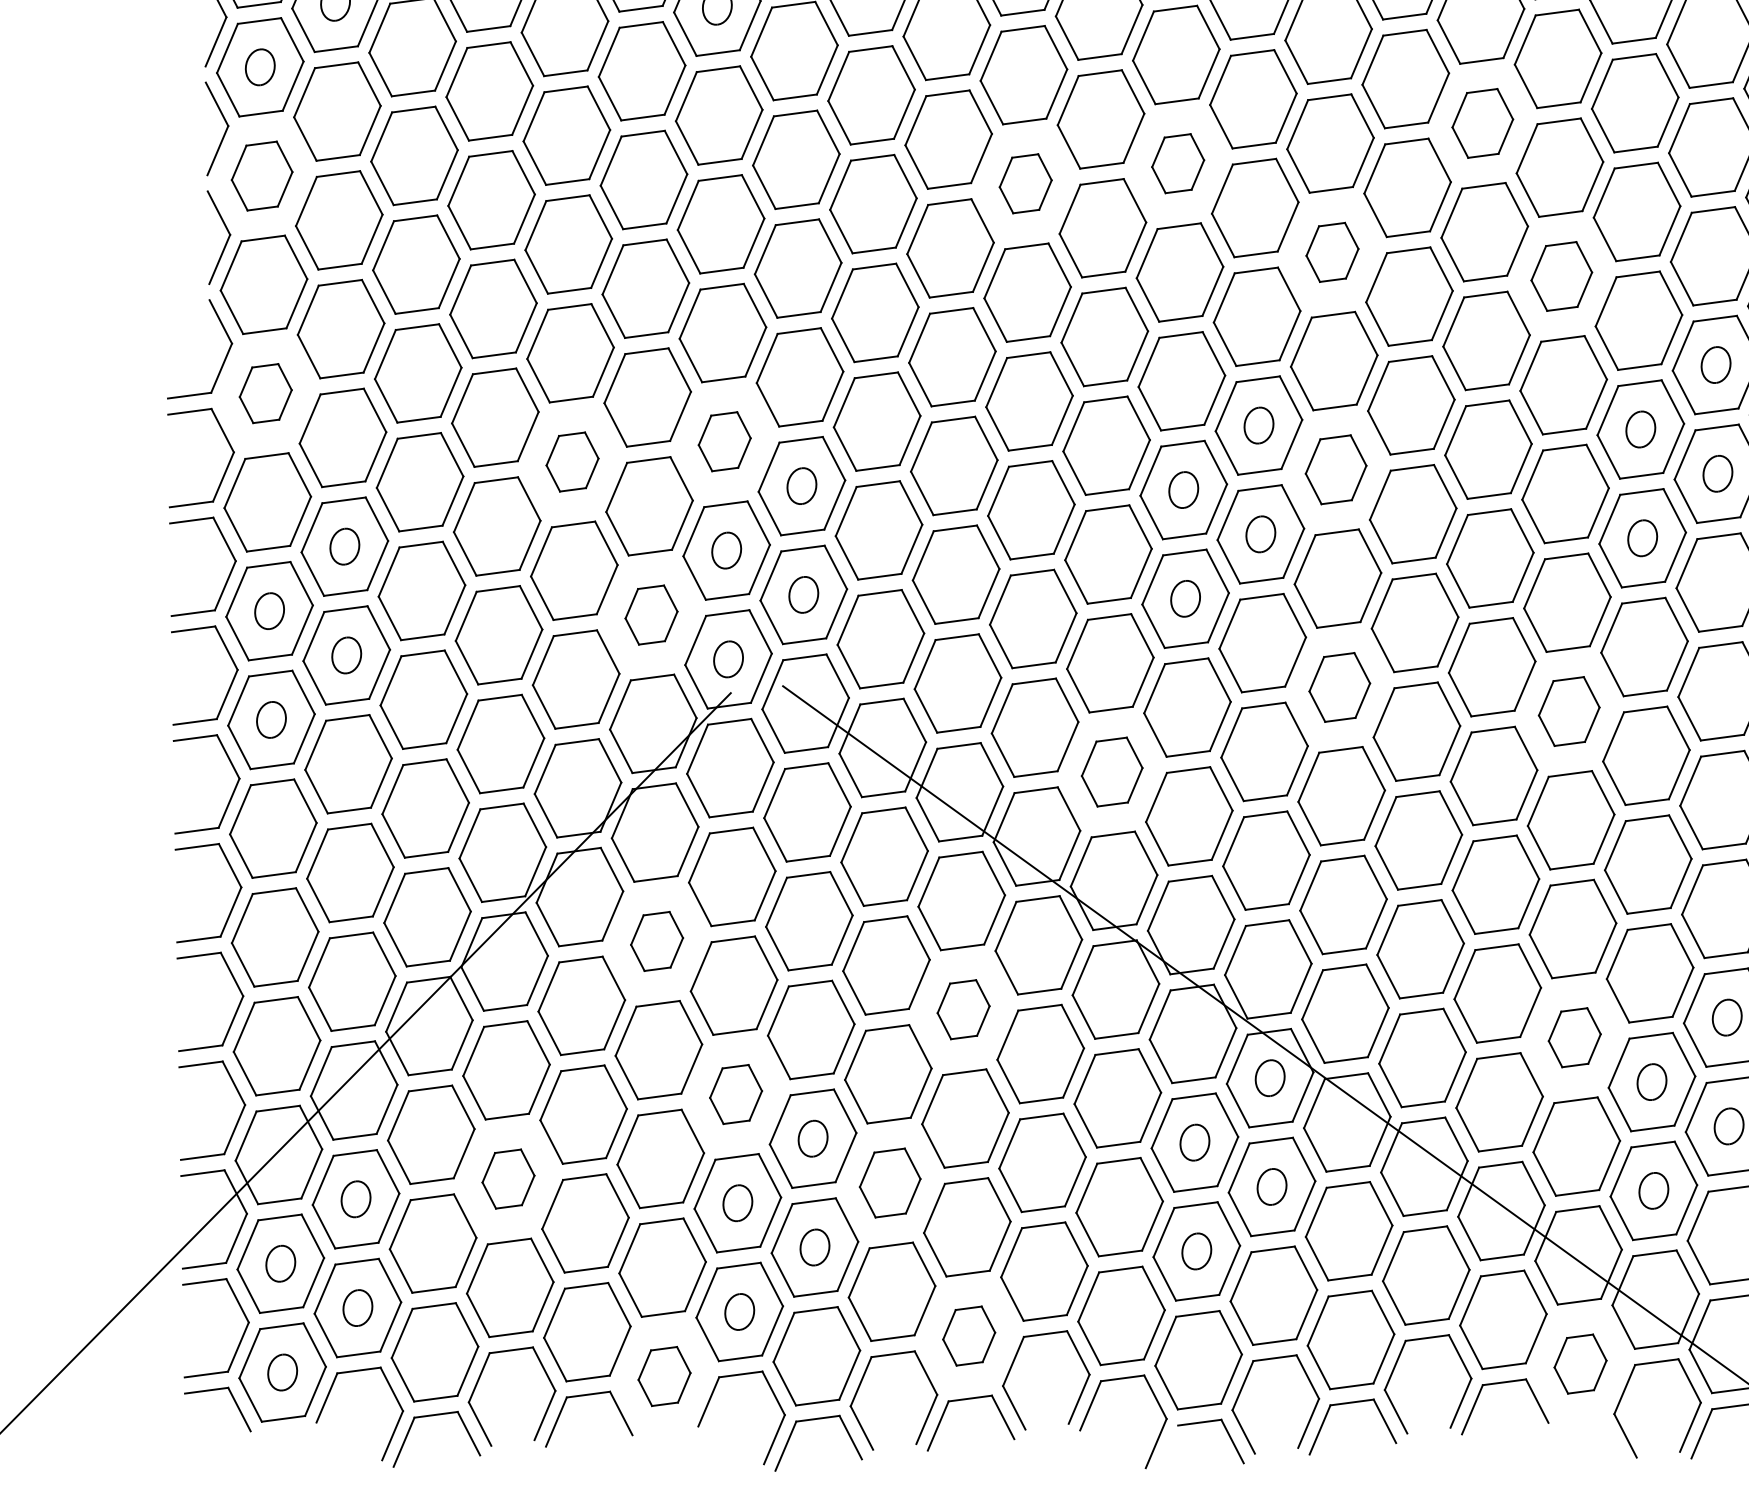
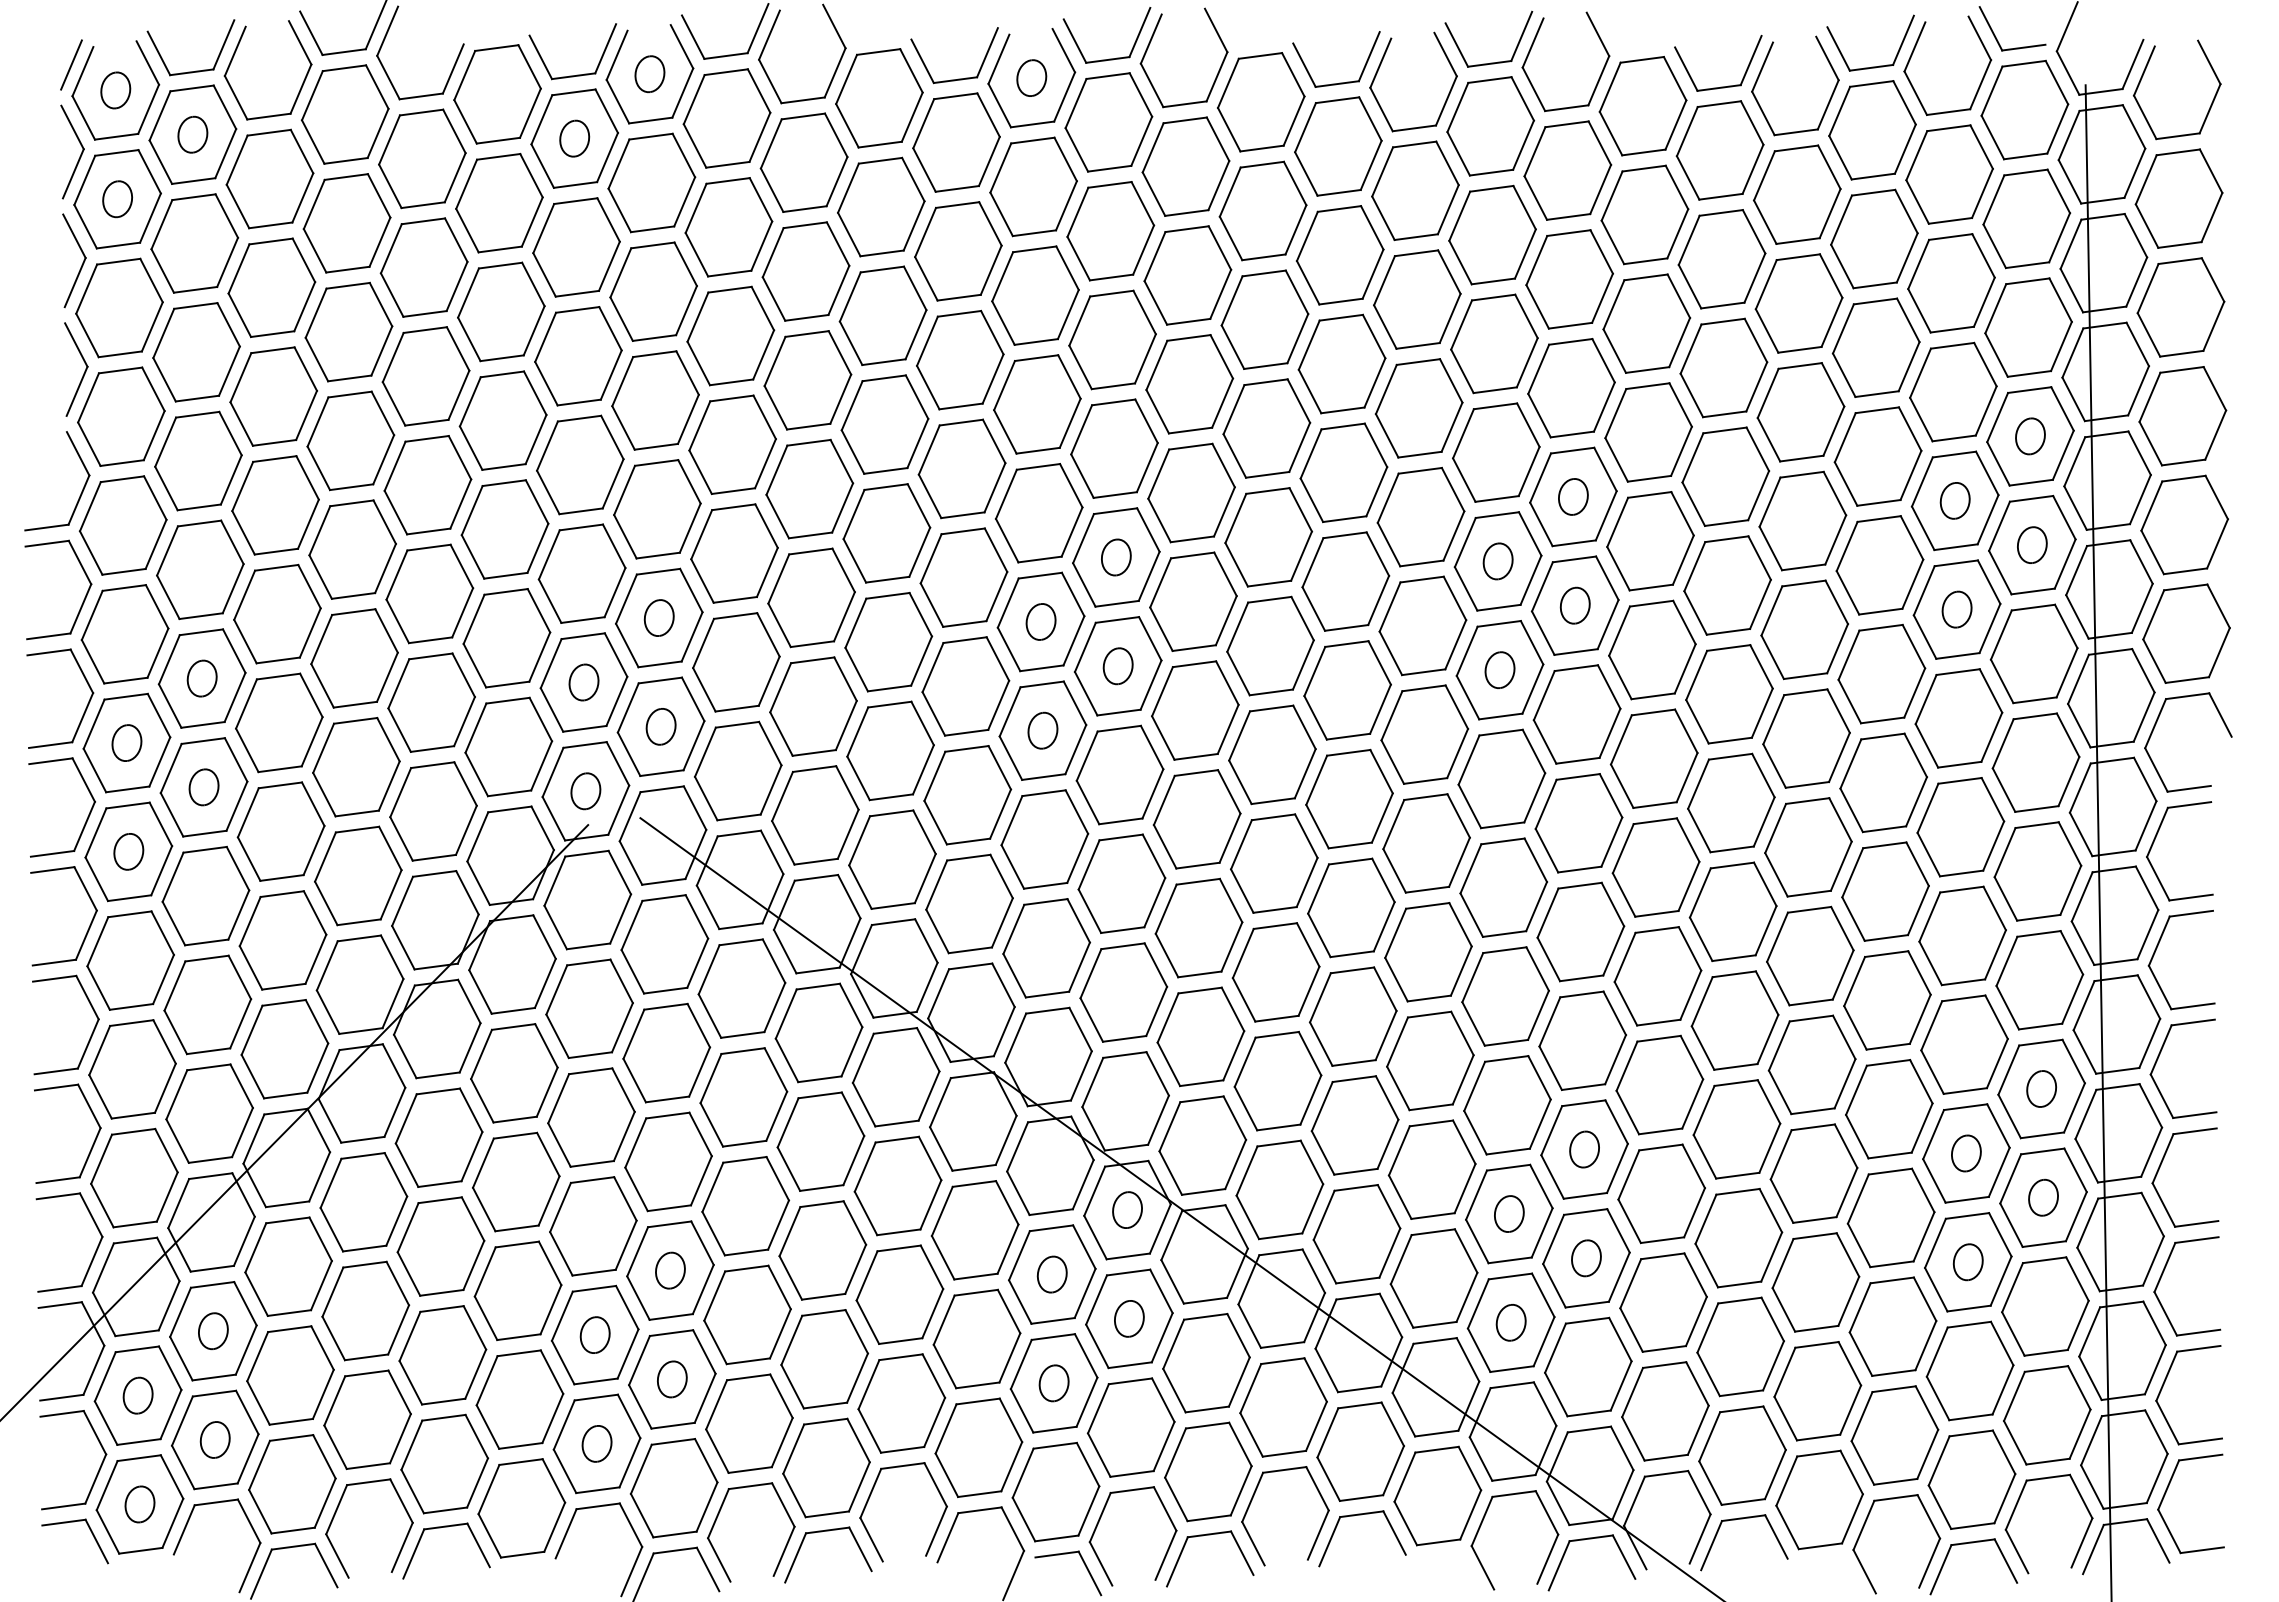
part: (1482, 123) -> (1339, 255), size x1.43
part: (1178, 163) -> (1035, 295), size x1.67
part: (262, 175) -> (119, 307), size x1.43
part: (1025, 183) -> (882, 315), size x1.67
part: (1332, 252) -> (1189, 384), size x1.67
part: (1561, 276) -> (1418, 408), size x1.43
part: (265, 393) -> (122, 525), size x1.67
part: (724, 441) -> (581, 573), size x1.67
part: (572, 461) -> (429, 593), size x1.67
part: (1336, 469) -> (1193, 601), size x1.43
part: (651, 614) -> (508, 746), size x1.67
part: (1339, 687) -> (1196, 819), size x1.43
part: (1569, 711) -> (1426, 843), size x1.43
part: (1112, 771) -> (969, 903), size x1.43
part: (657, 941) -> (514, 1073), size x1.67
part: (963, 1009) -> (820, 1141), size x1.67
part: (1574, 1037) -> (1431, 1169), size x1.67
part: (736, 1094) -> (593, 1226), size x1.67
part: (508, 1178) -> (365, 1310), size x1.67
part: (890, 1182) -> (747, 1314), size x1.43
part: (969, 1335) -> (826, 1467), size x1.67
part: (1580, 1363) -> (1437, 1495), size x1.67
part: (664, 1376) -> (521, 1508), size x1.67

